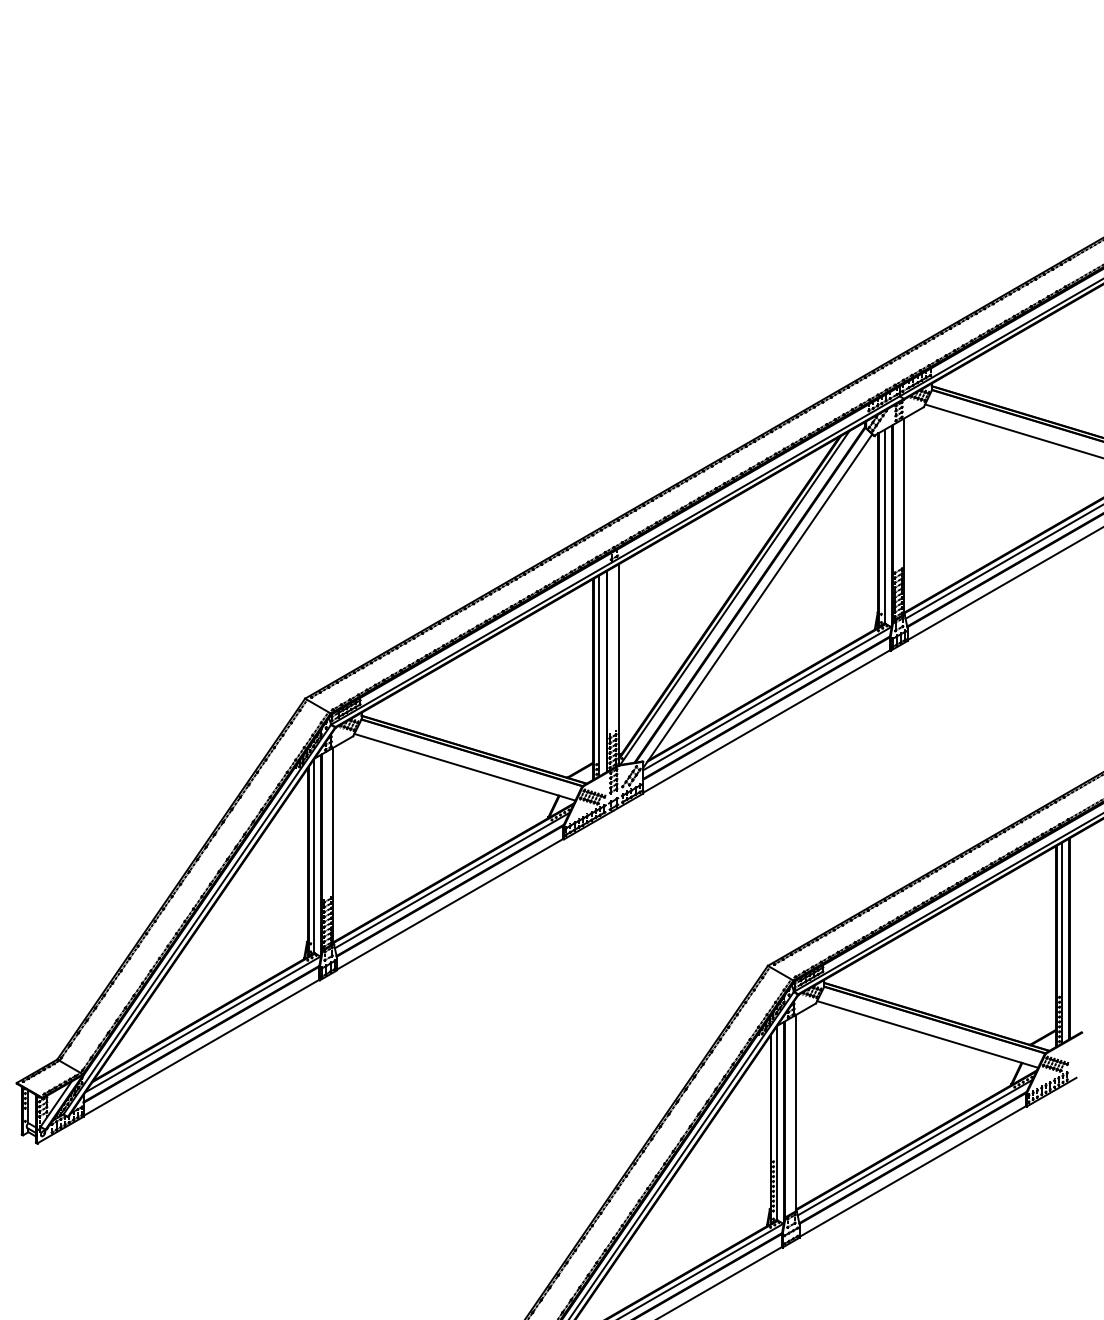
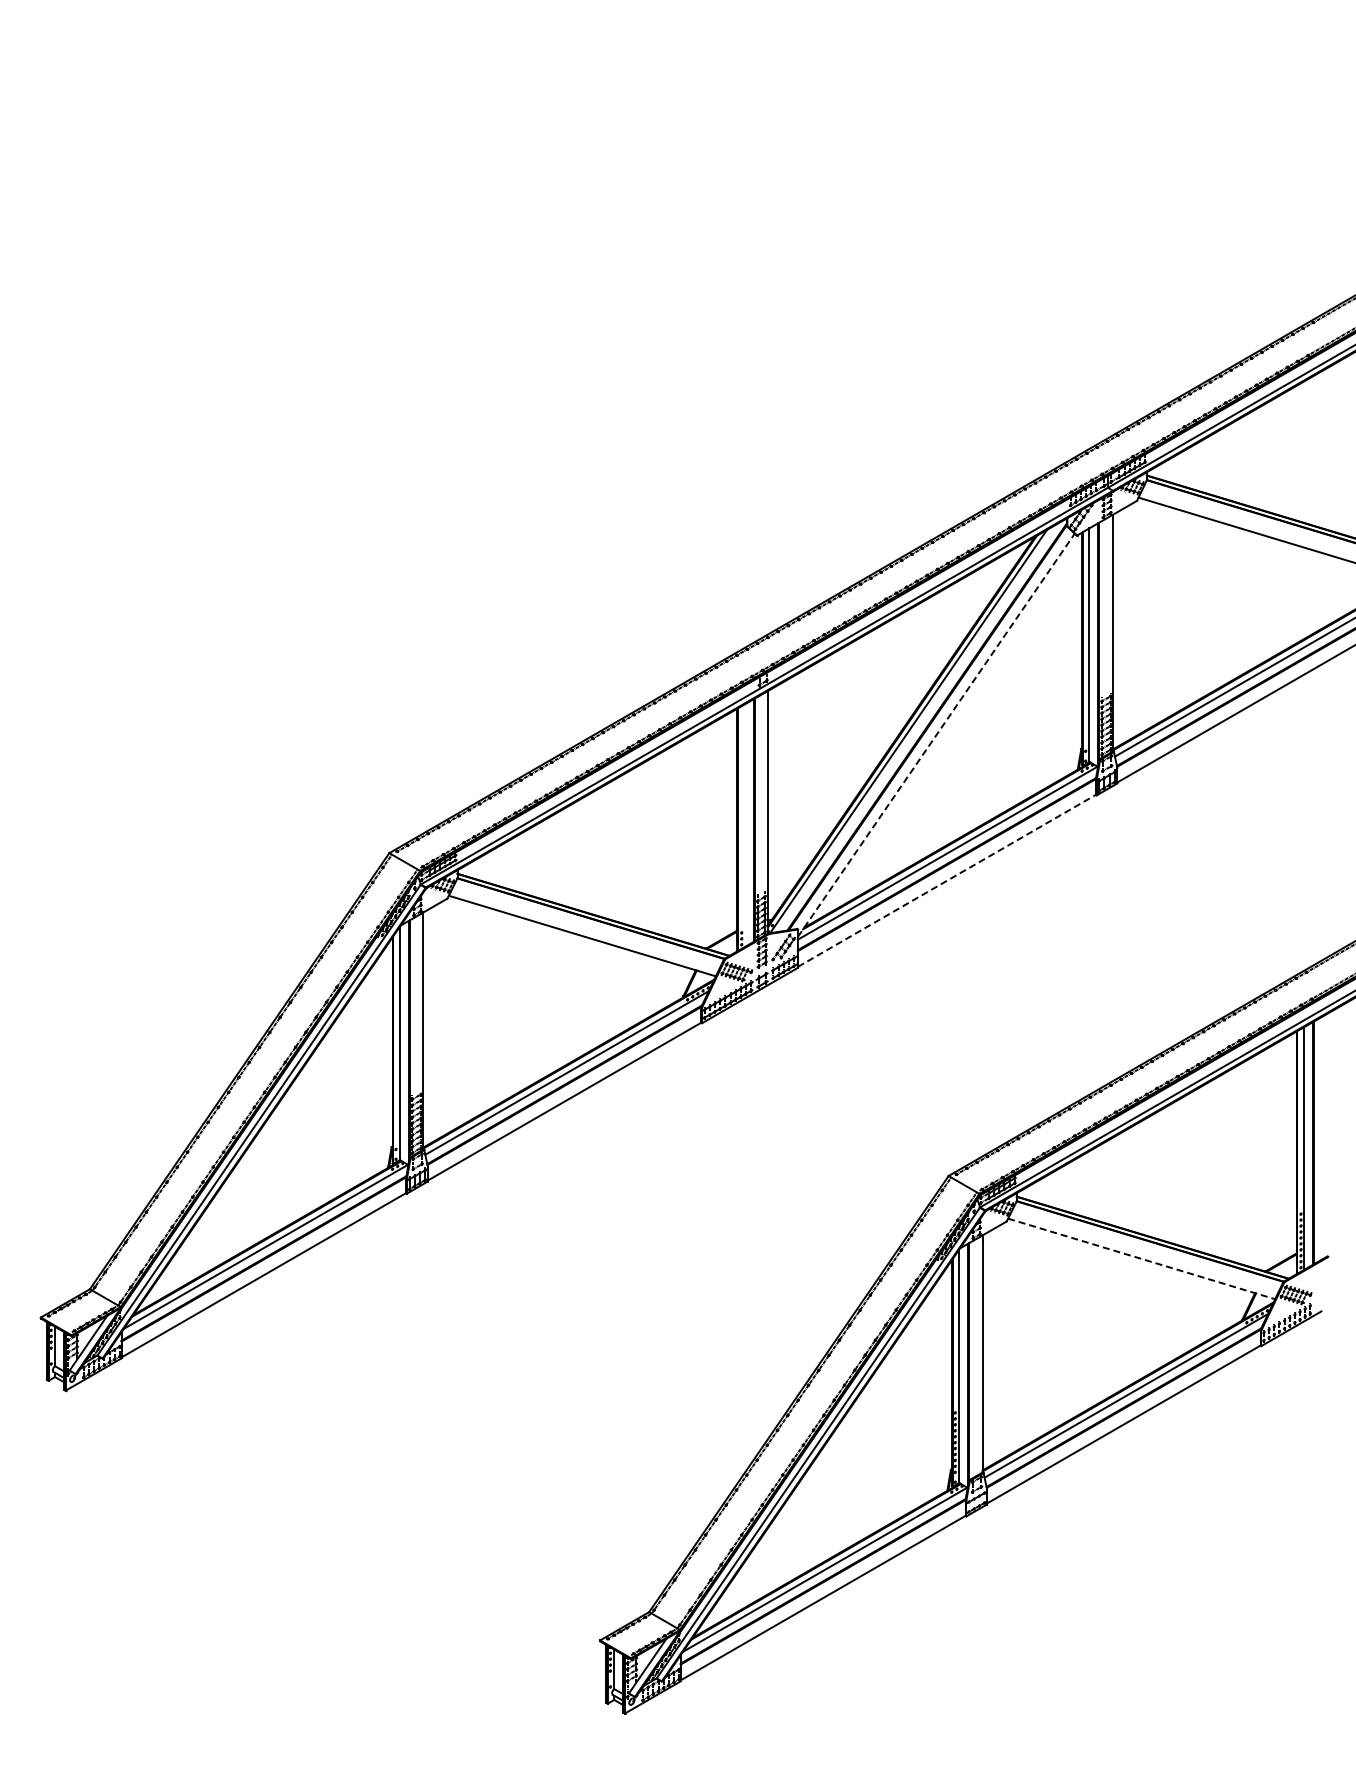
line: (757, 601) -> (936, 735), solid -> dashed
line: (599, 675) -> (744, 825), removed
line: (767, 721) -> (947, 880), solid -> dashed
line: (928, 1034) -> (1142, 1259), solid -> dashed

